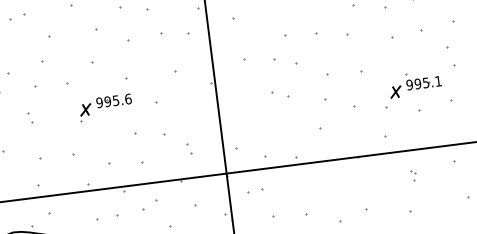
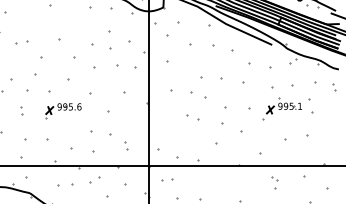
part: (411, 87) -> (281, 108), moved
part: (106, 108) -> (63, 111), moved
part: (413, 175) -> (275, 182), size x1.6

